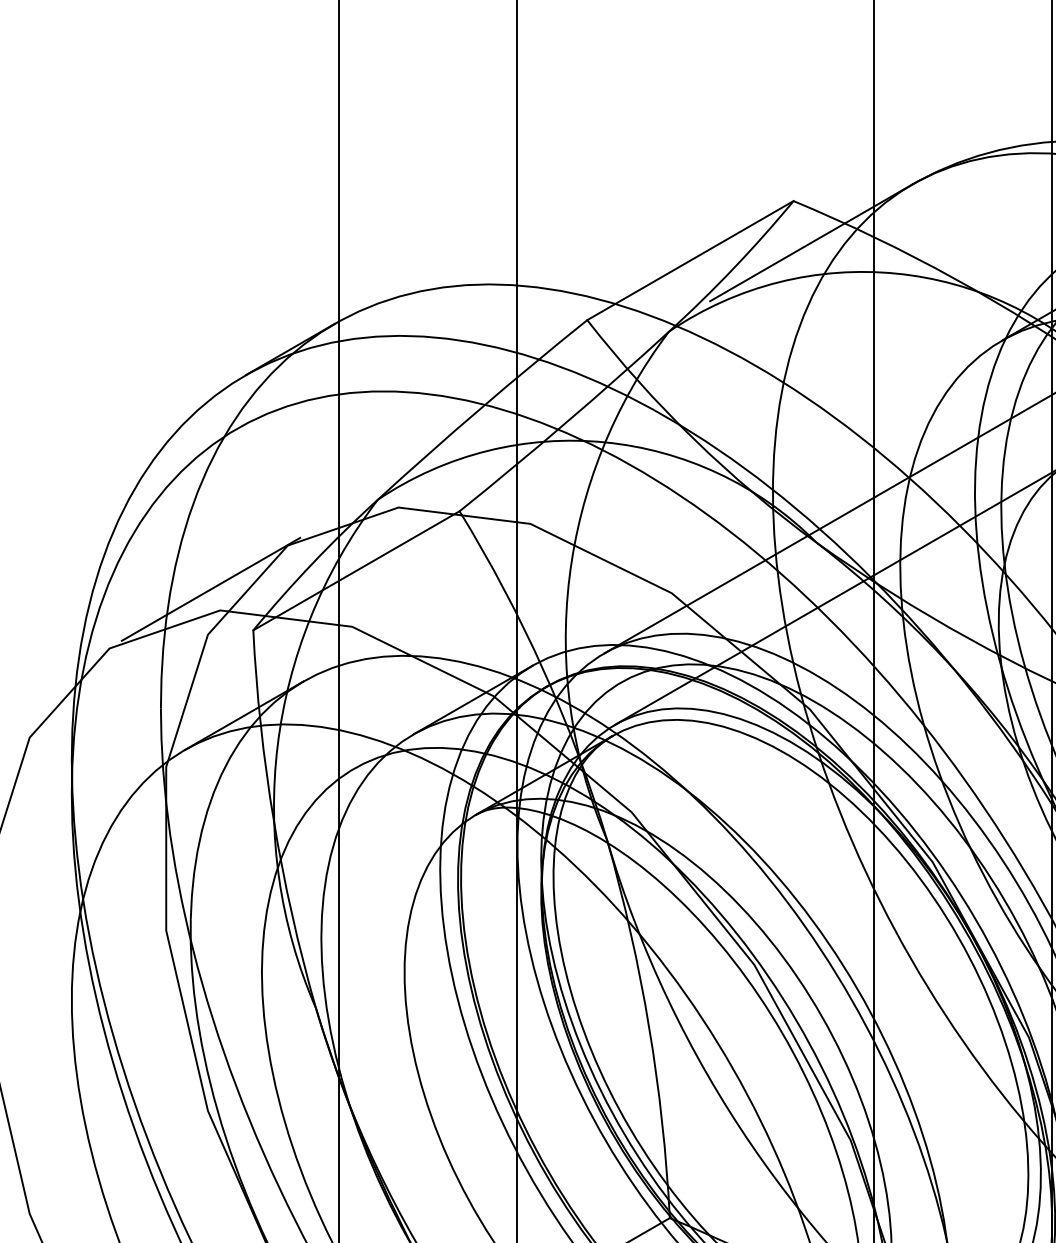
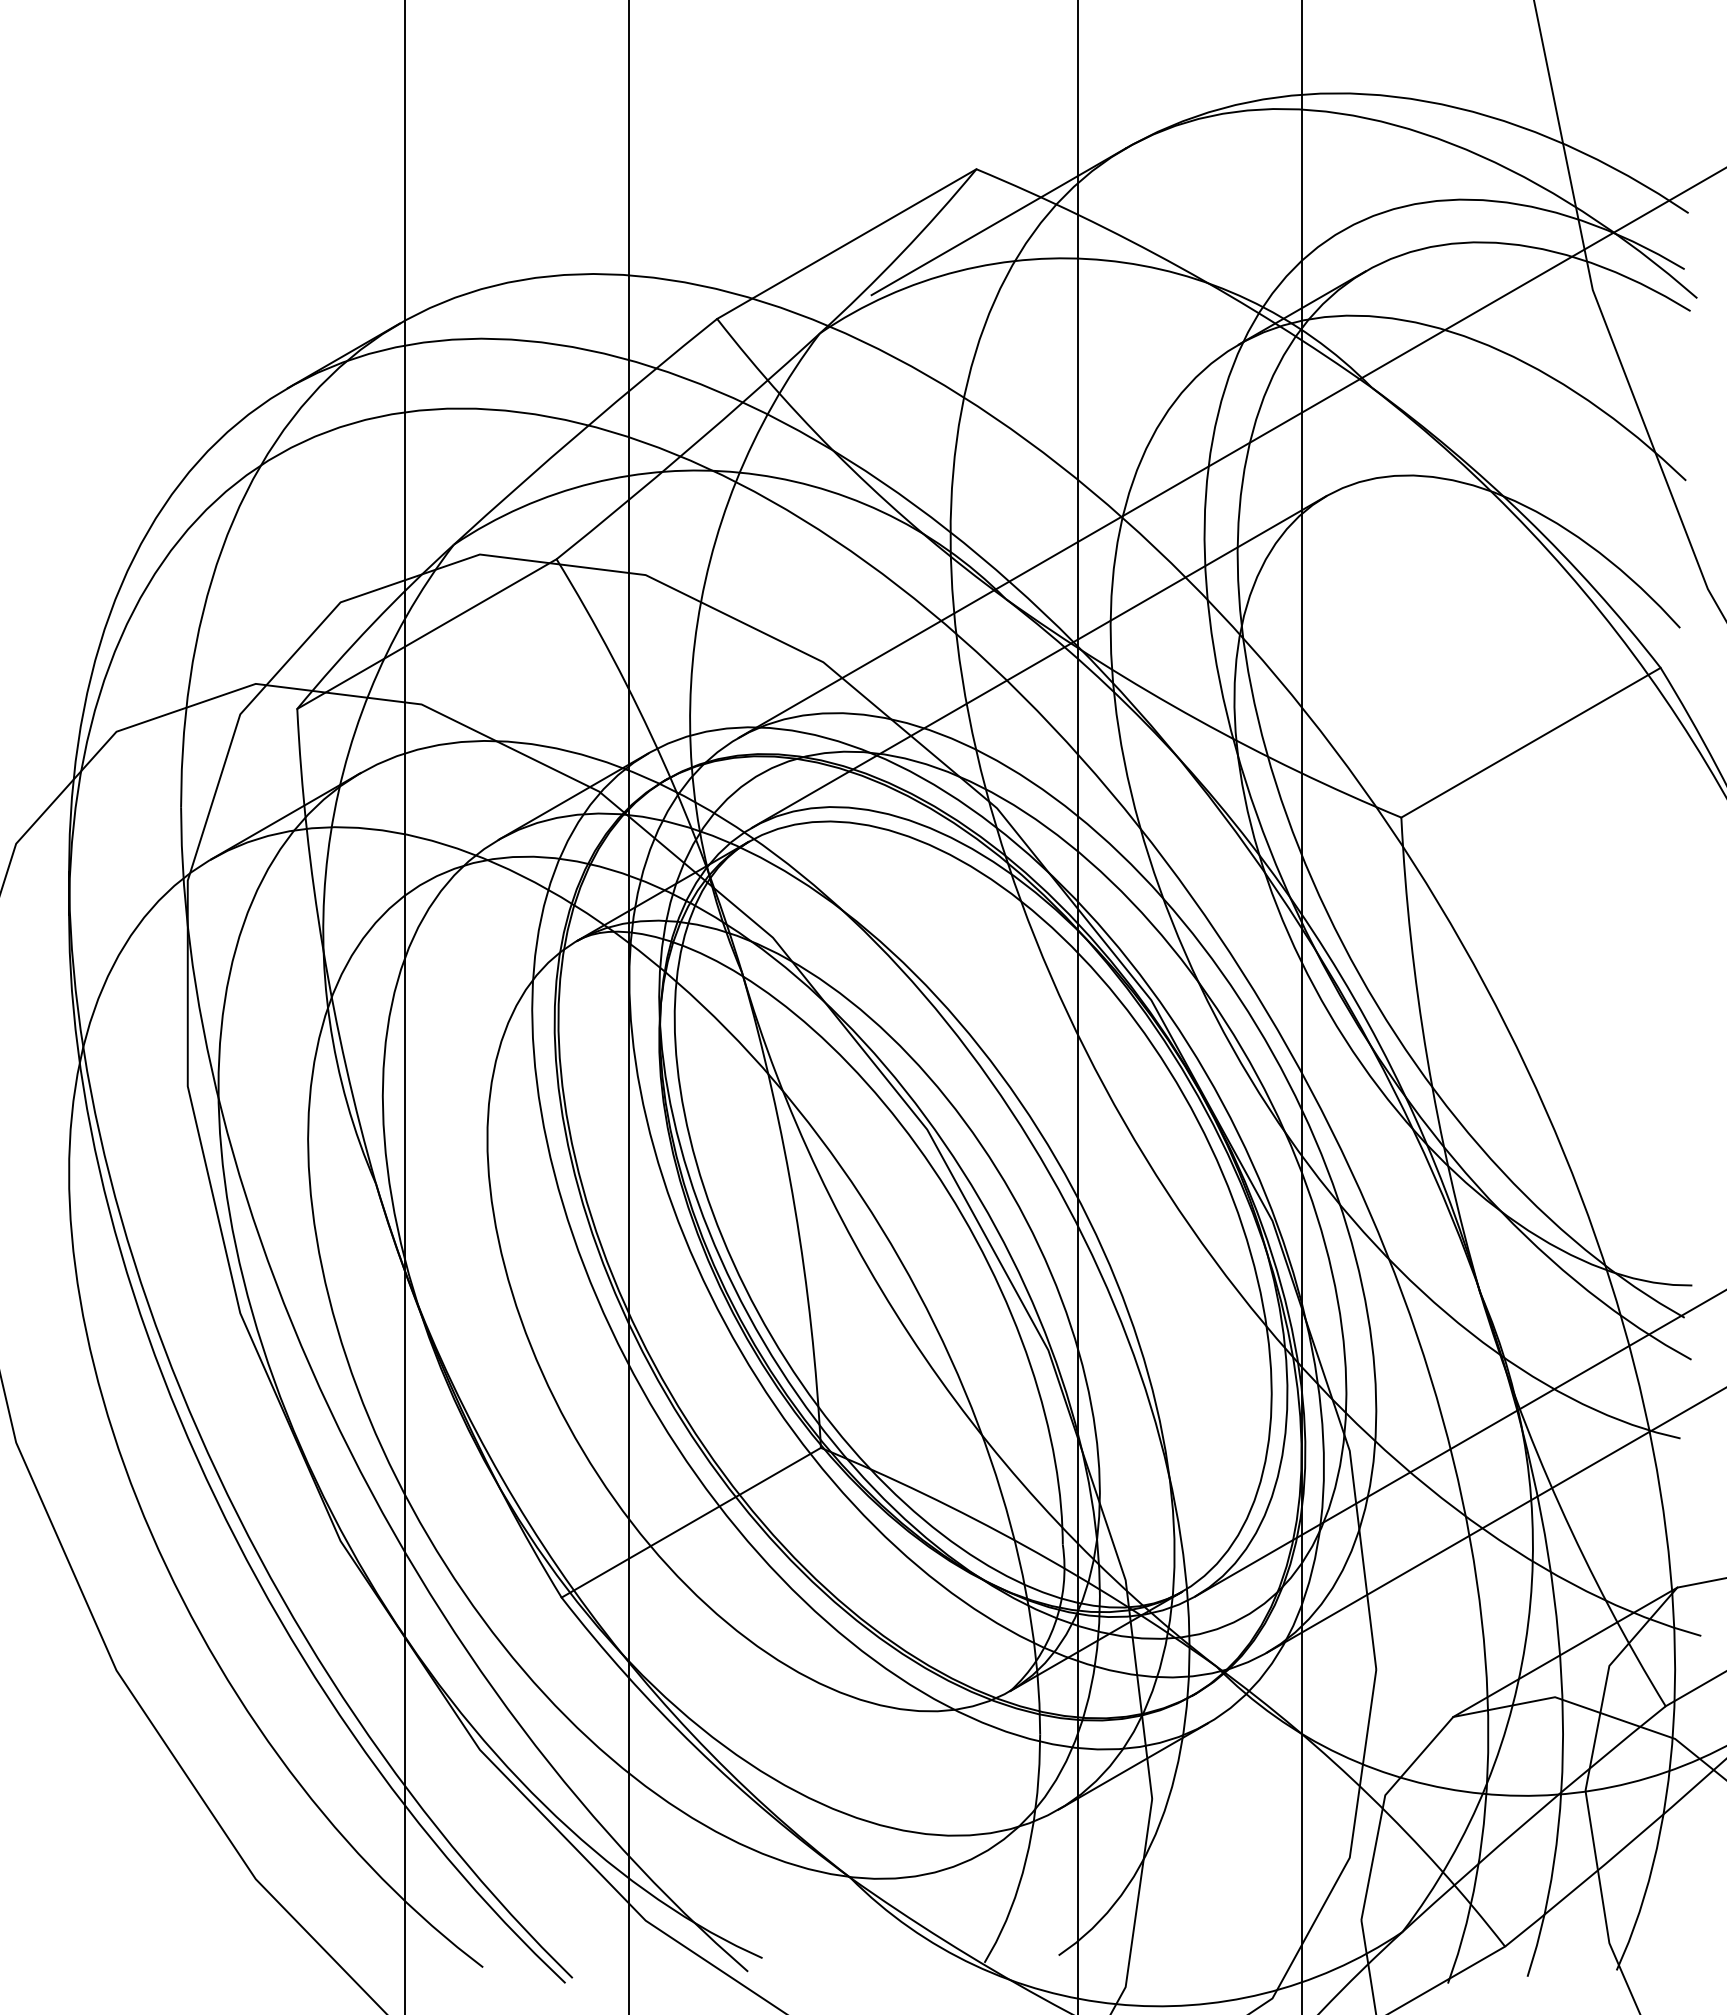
line: (211, 589) -> (244, 657), removed

